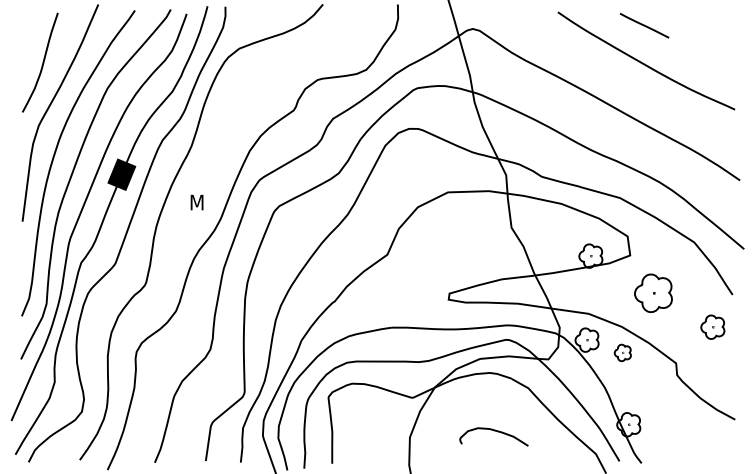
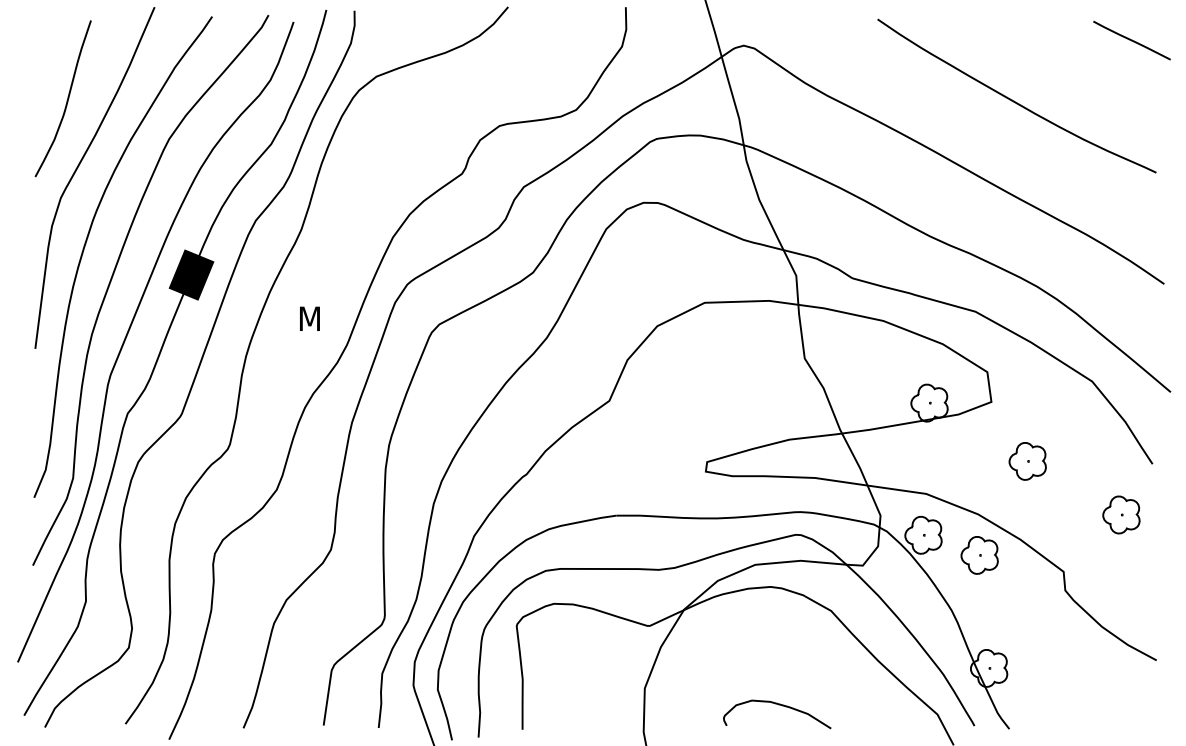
line: (644, 25) -> (1131, 40), moved
part: (652, 292) -> (1026, 460), size x0.62
part: (622, 352) -> (979, 554), size x1.43
curve: (494, 431) -> (777, 705), moved

